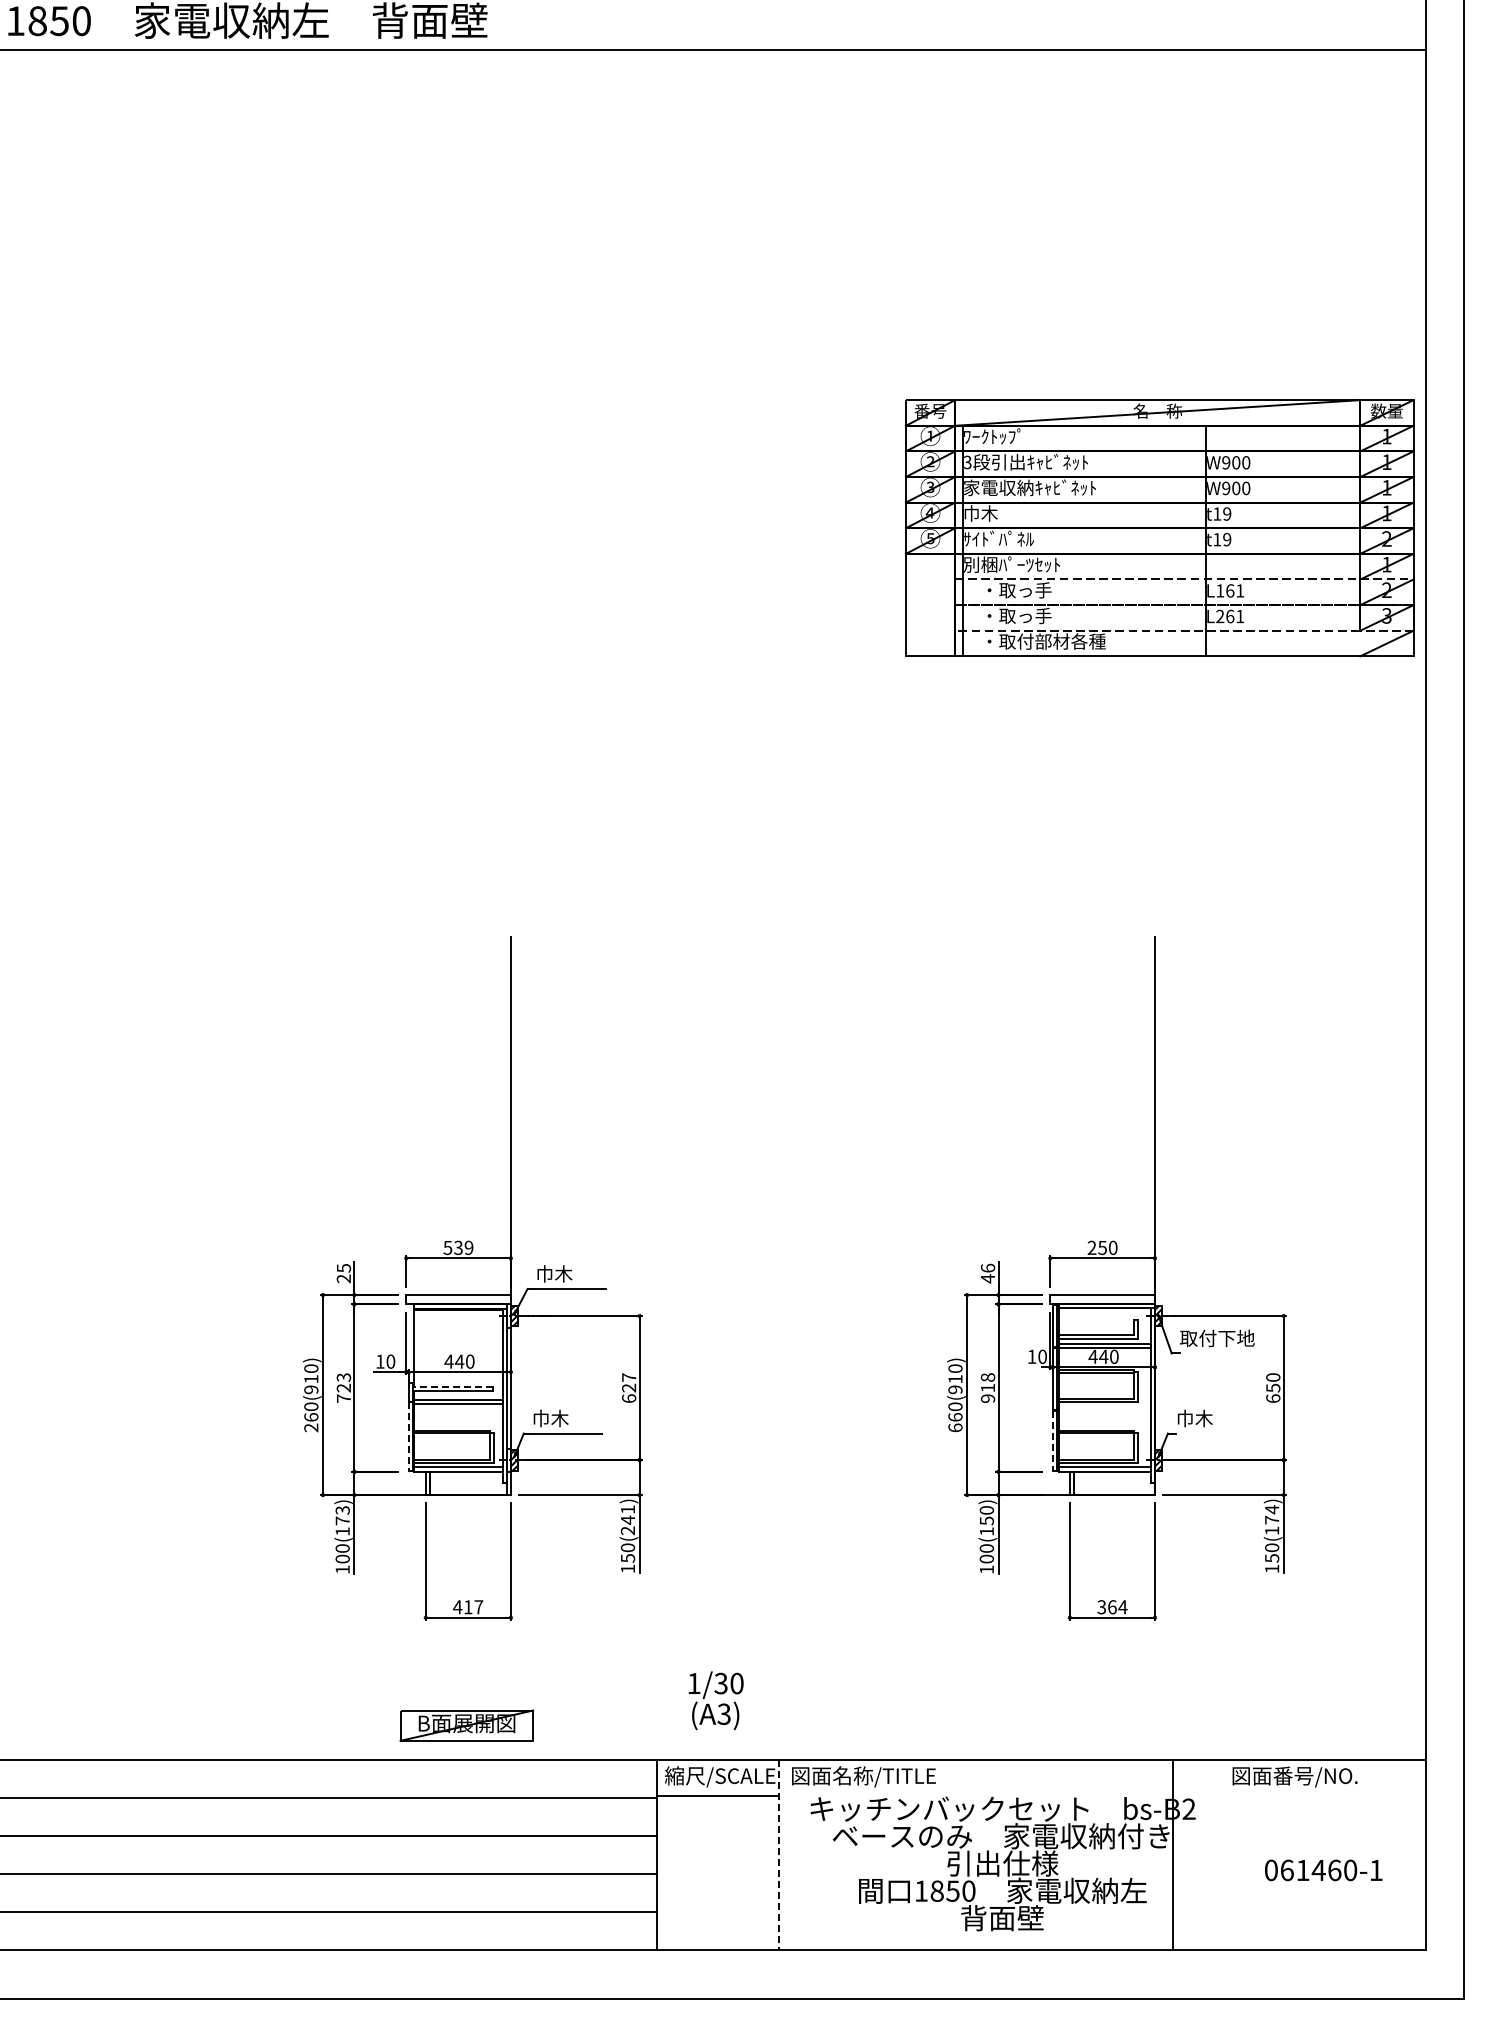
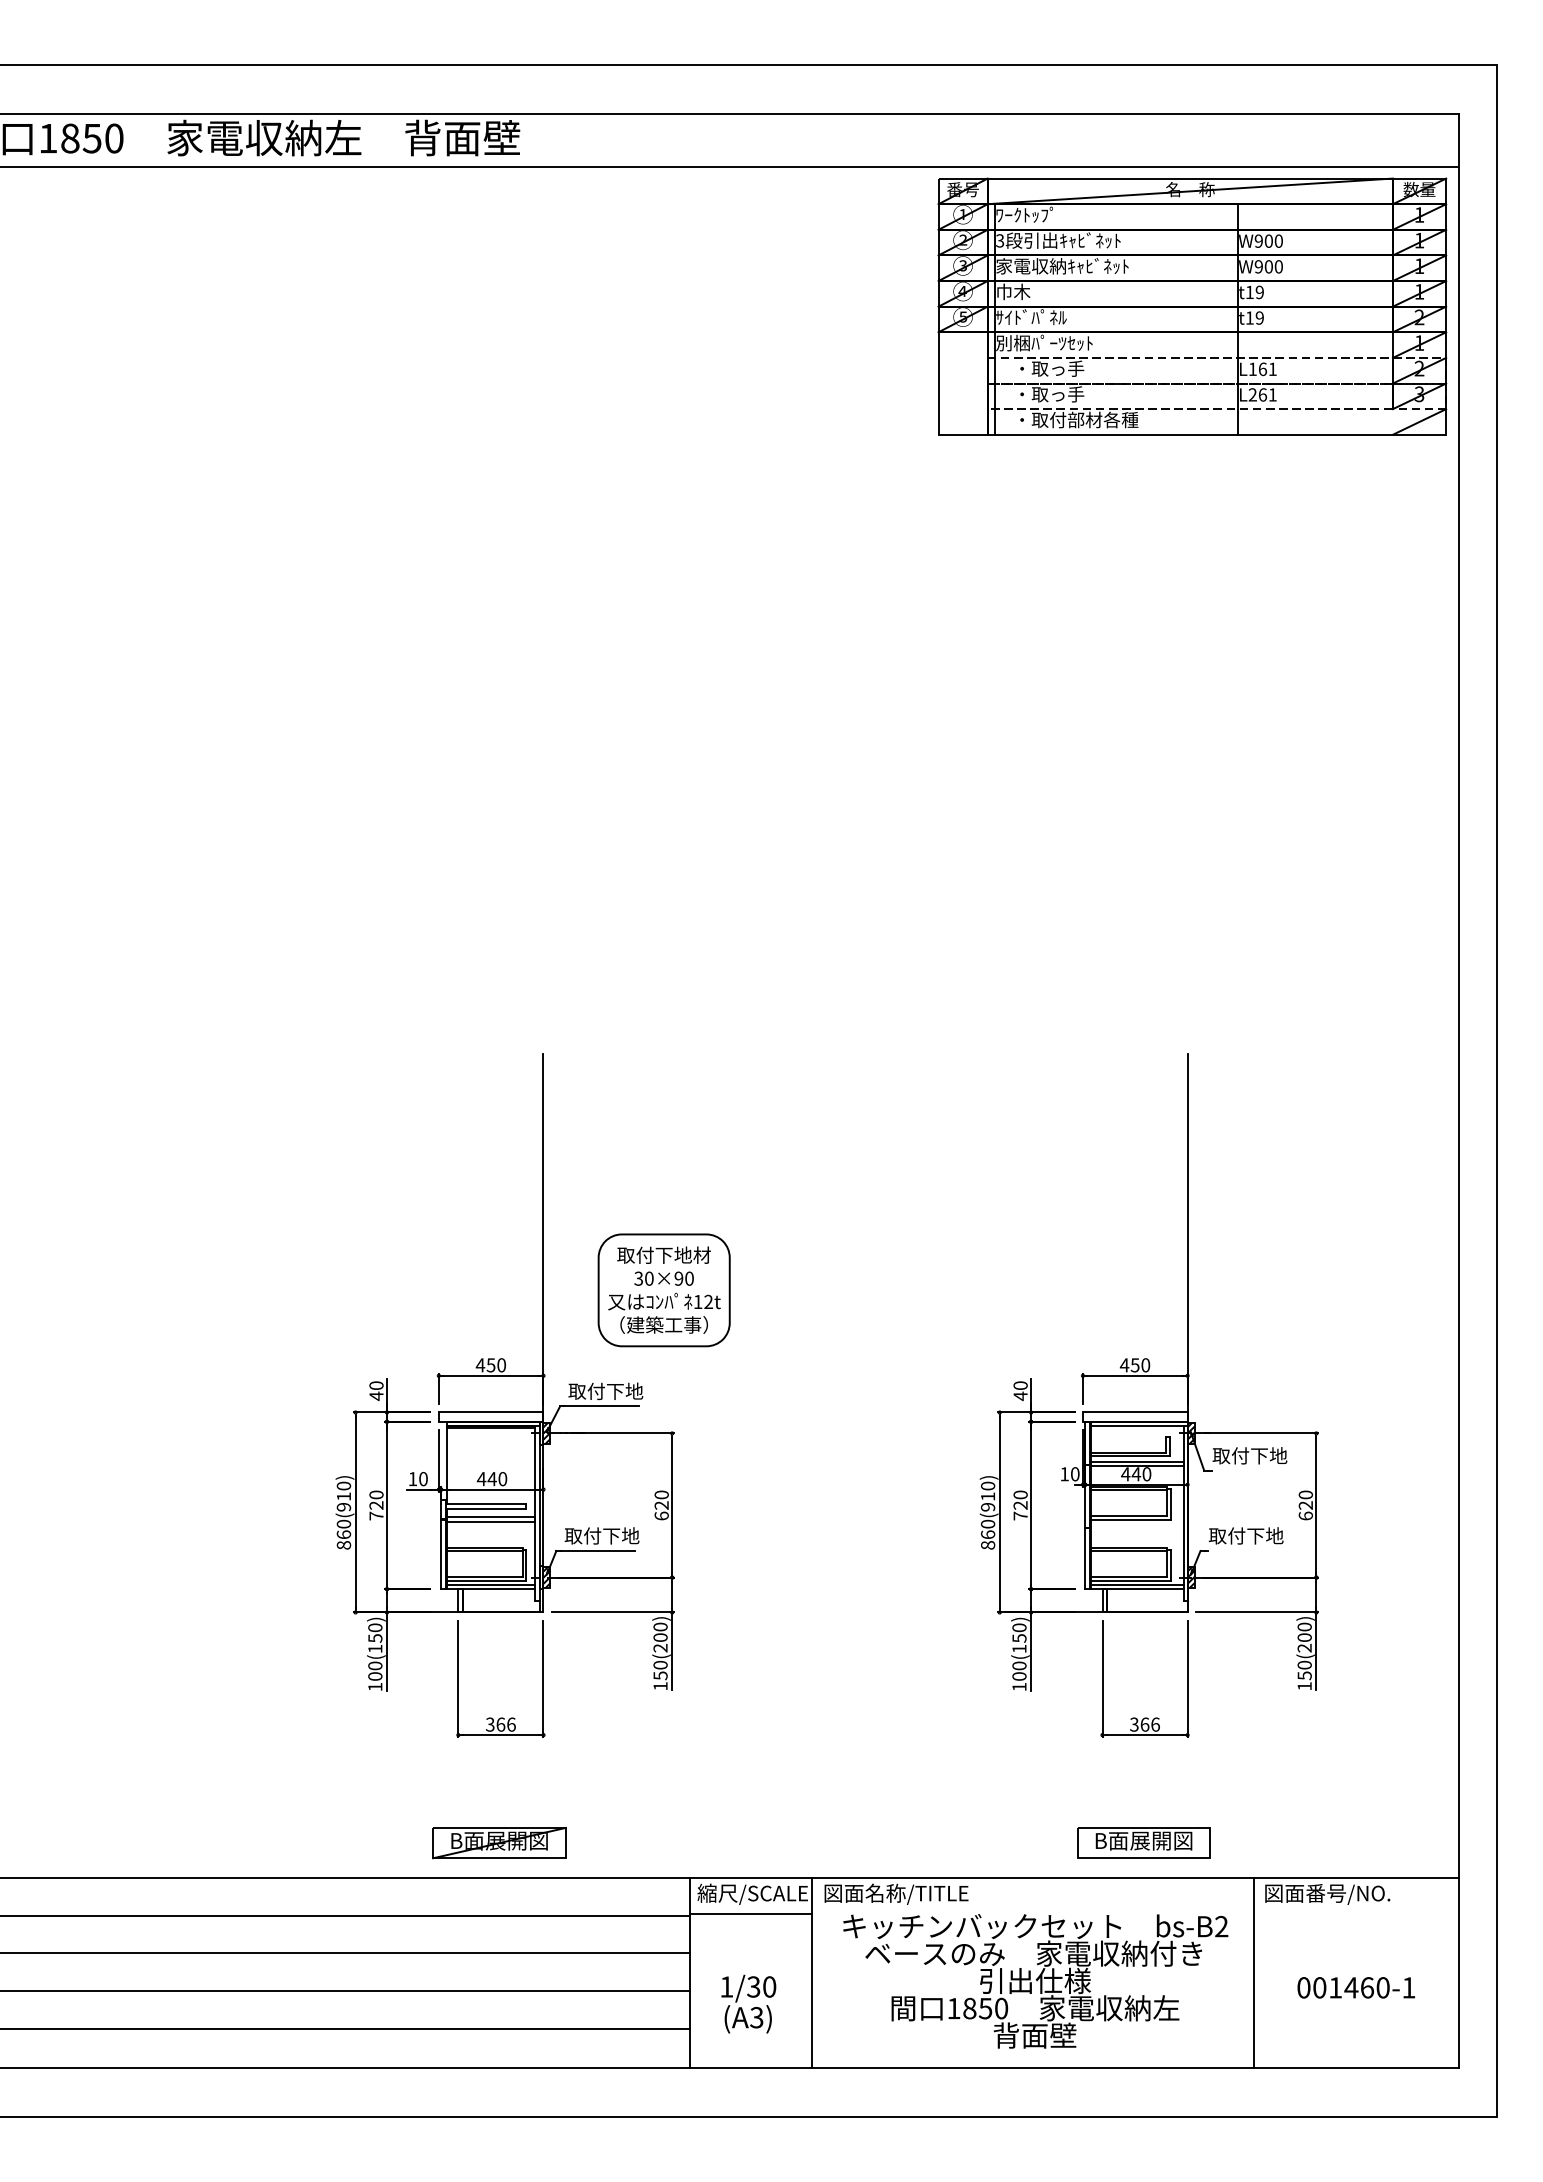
part: (1159, 528) -> (1192, 306), moved
part: (630, 1173) -> (663, 1290), added
text: (457, 1248) -> (490, 1365), 539 -> 450
text: (1091, 1248) -> (1124, 1365), 250 -> 450
text: (987, 1268) -> (1020, 1385), 46 -> 40
text: (343, 1273) -> (376, 1390), 25 -> 40
text: (572, 1274) -> (605, 1391), 巾木 -> 取付下地
text: (343, 1377) -> (376, 1494), 723 -> 720
text: (628, 1377) -> (661, 1494), 627 -> 620
line: (452, 1387) -> (485, 1504), dashed -> solid
text: (987, 1388) -> (1020, 1505), 918 -> 720
text: (1272, 1388) -> (1305, 1505), 650 -> 620
text: (568, 1418) -> (601, 1535), 巾木 -> 取付下地
text: (1212, 1418) -> (1245, 1535), 巾木 -> 取付下地
text: (955, 1427) -> (988, 1544), 660(910) -> 860(910)
text: (310, 1428) -> (343, 1545), 260(910) -> 860(910)
line: (408, 1437) -> (441, 1554), dashed -> solid
line: (1052, 1441) -> (1085, 1558), dashed -> solid
text: (342, 1515) -> (375, 1632), 100(173) -> 100(150)
text: (627, 1515) -> (660, 1632), 150(241) -> 150(200)
text: (1271, 1520) -> (1304, 1637), 150(174) -> 150(200)
text: (467, 1607) -> (500, 1724), 417 -> 366
text: (1122, 1607) -> (1155, 1724), 364 -> 366
text: (715, 1700) -> (748, 2003), moved
part: (1110, 1725) -> (1143, 1842), added
line: (778, 1855) -> (811, 1972), dashed -> solid
line: (1172, 1855) -> (1254, 1972), moved
text: (1286, 1870) -> (1319, 1987), 061460-1 -> 001460-1

